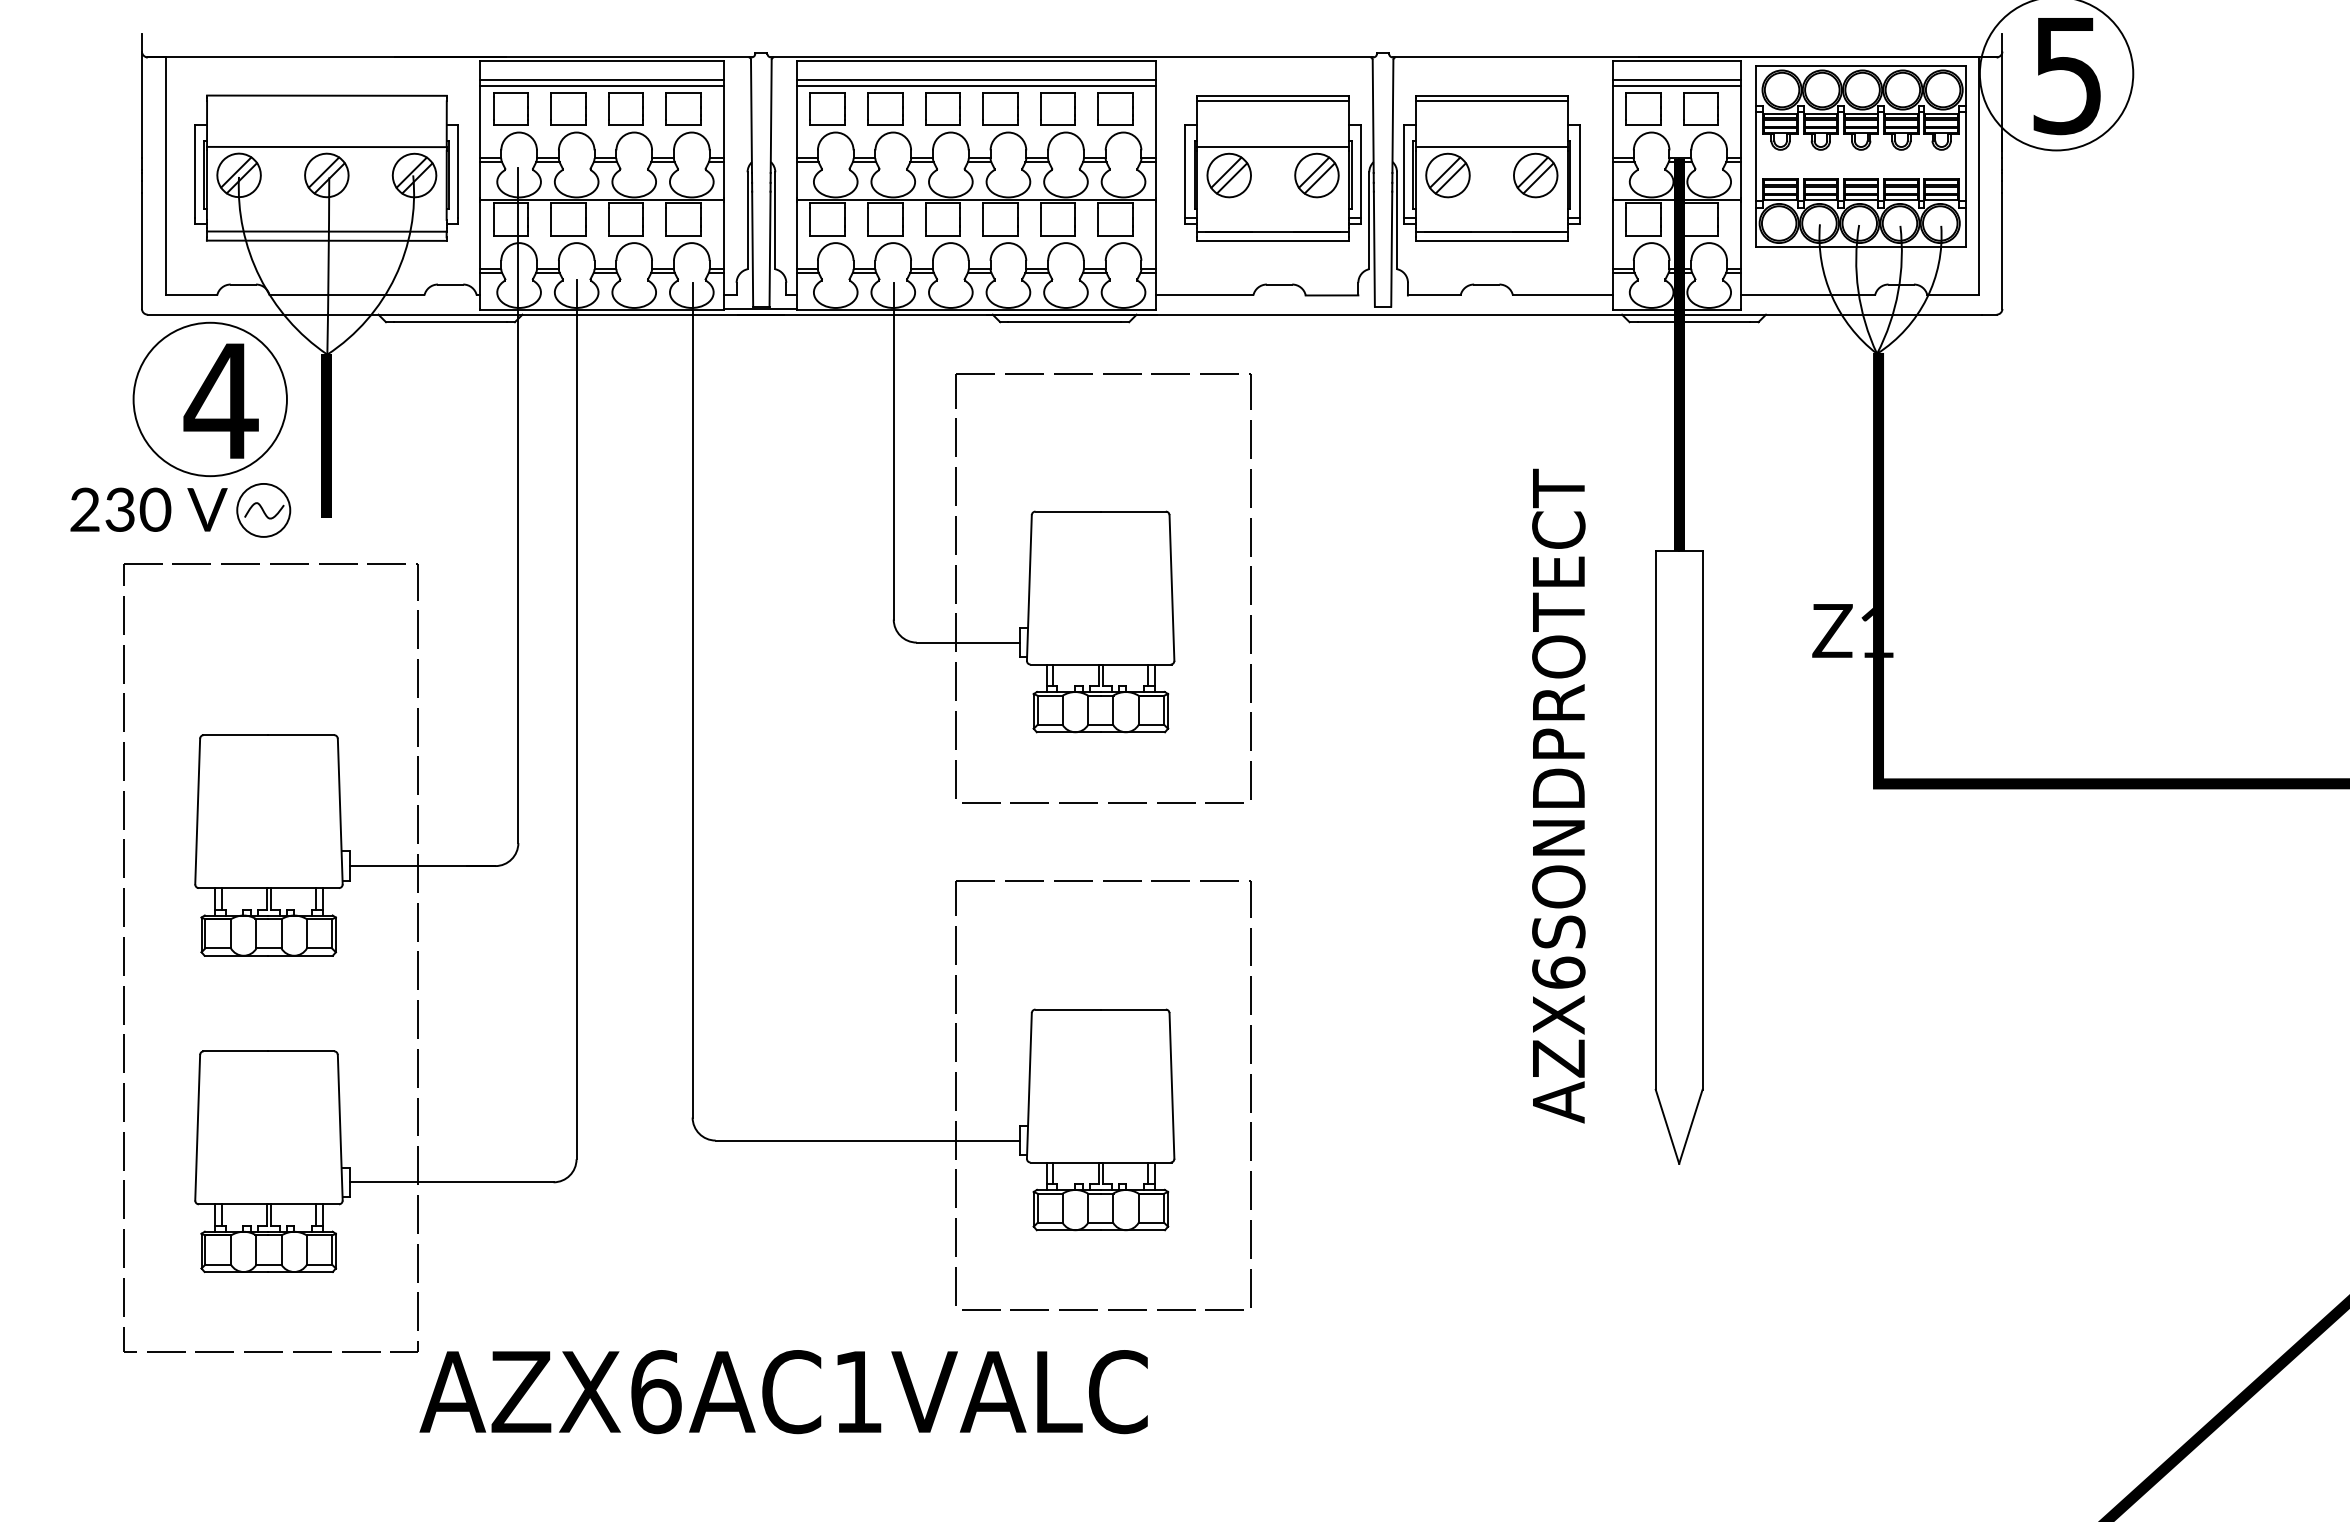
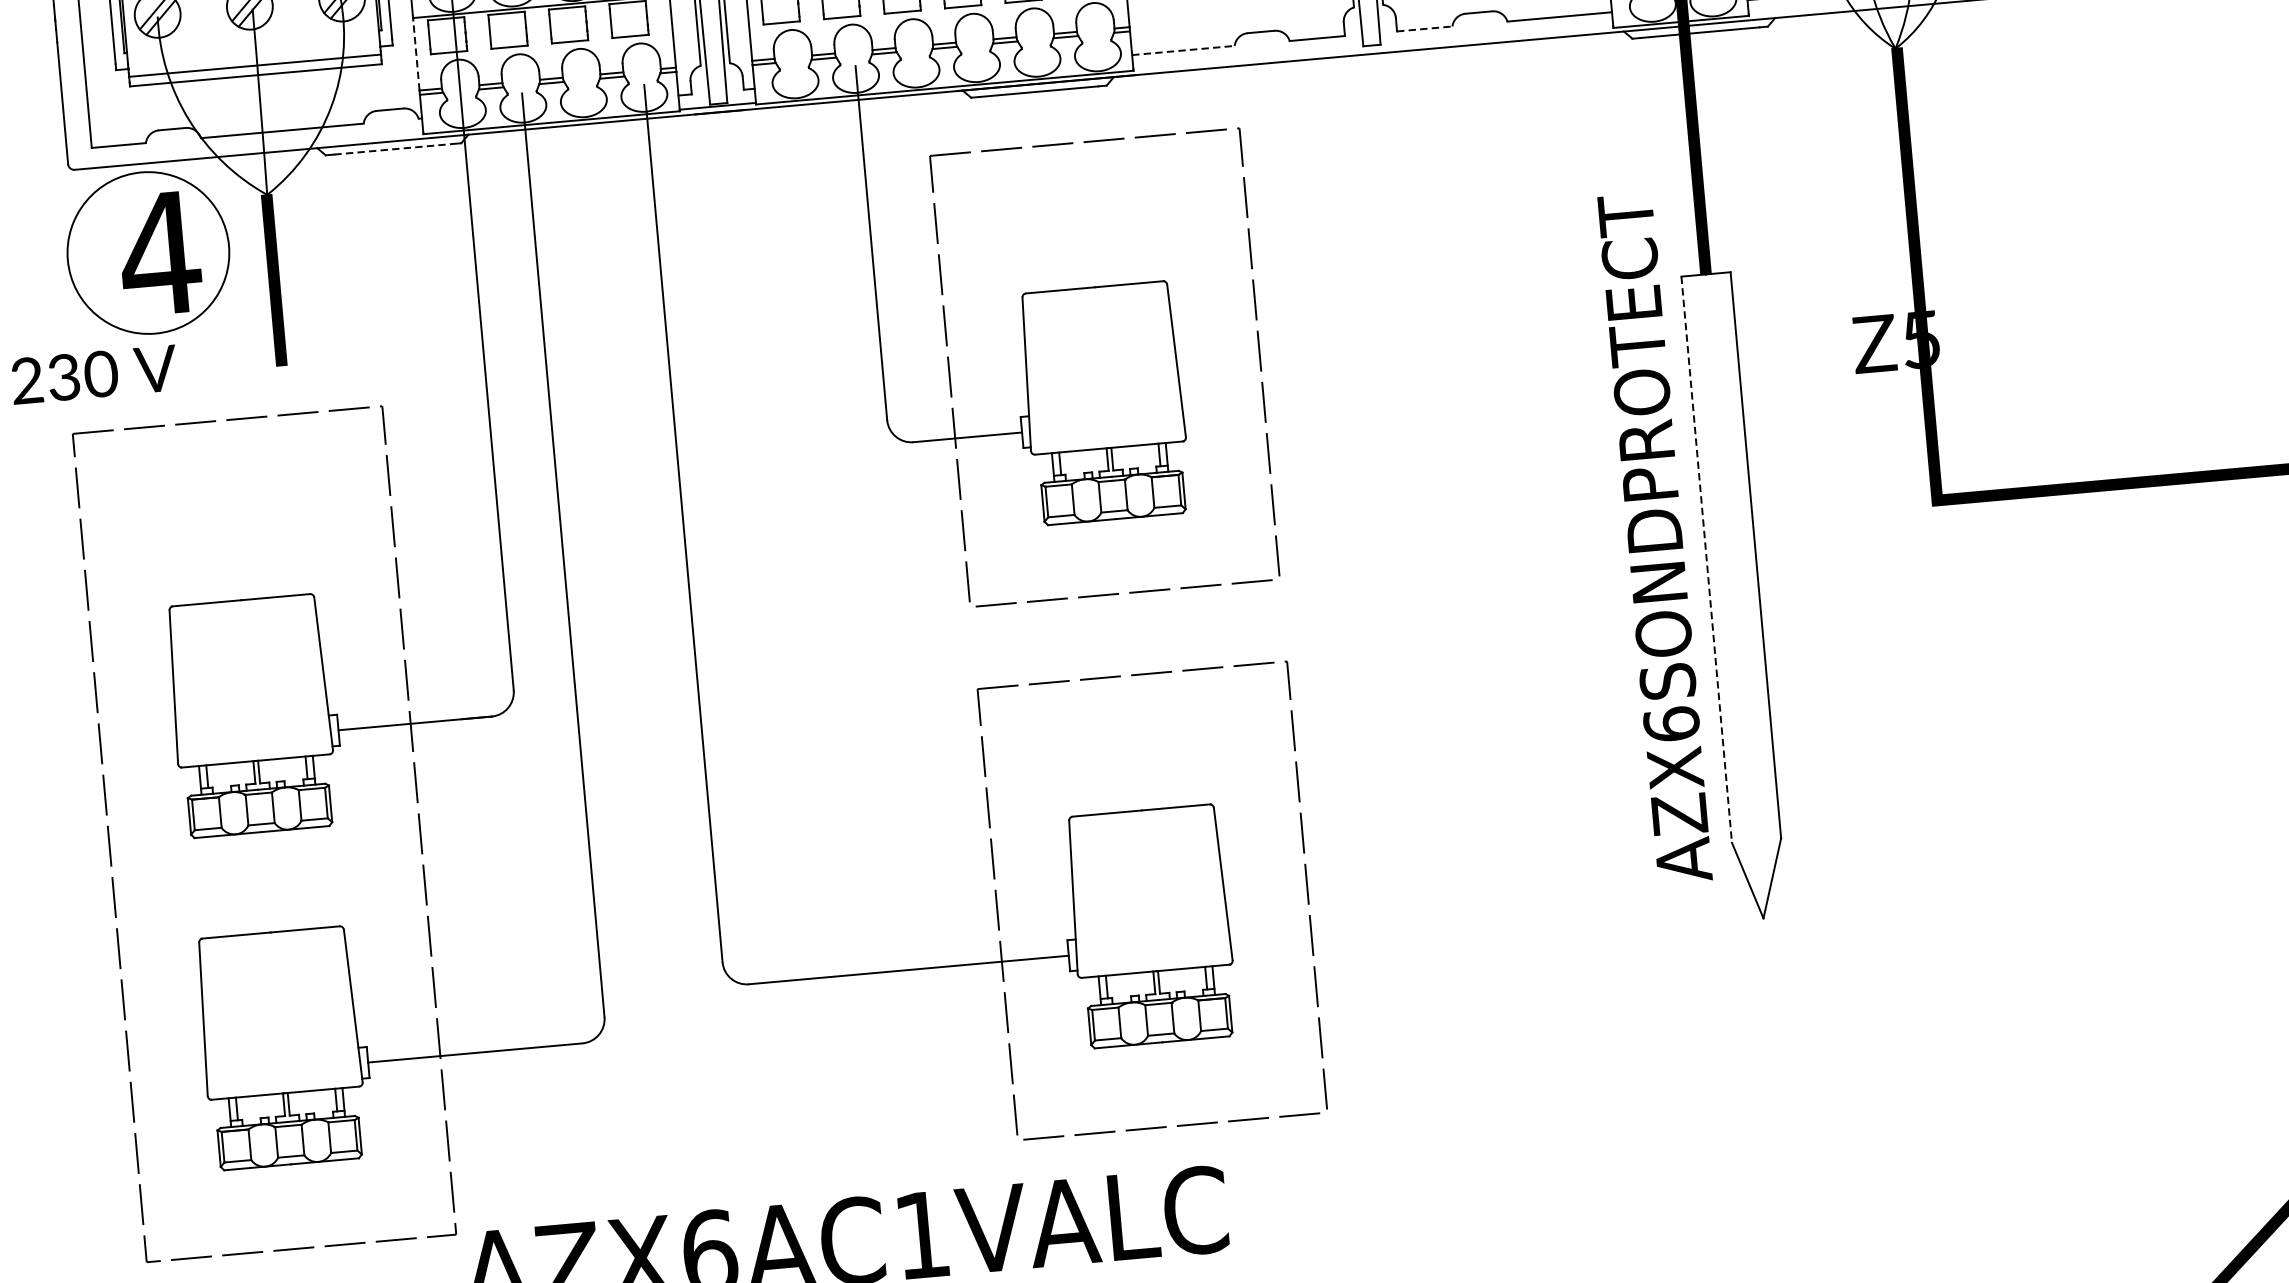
line: (479, 235) -> (415, 55), solid -> dashed
line: (1204, 295) -> (1183, 50), solid -> dashed
line: (1434, 295) -> (1424, 28), solid -> dashed
line: (451, 322) -> (394, 149), solid -> dashed
part: (263, 510) -> (214, 364), removed
text: (1876, 631) -> (1920, 340), Z1 -> Z5
text: (1558, 795) -> (1654, 538), moved
line: (1655, 820) -> (1706, 559), solid -> dashed

